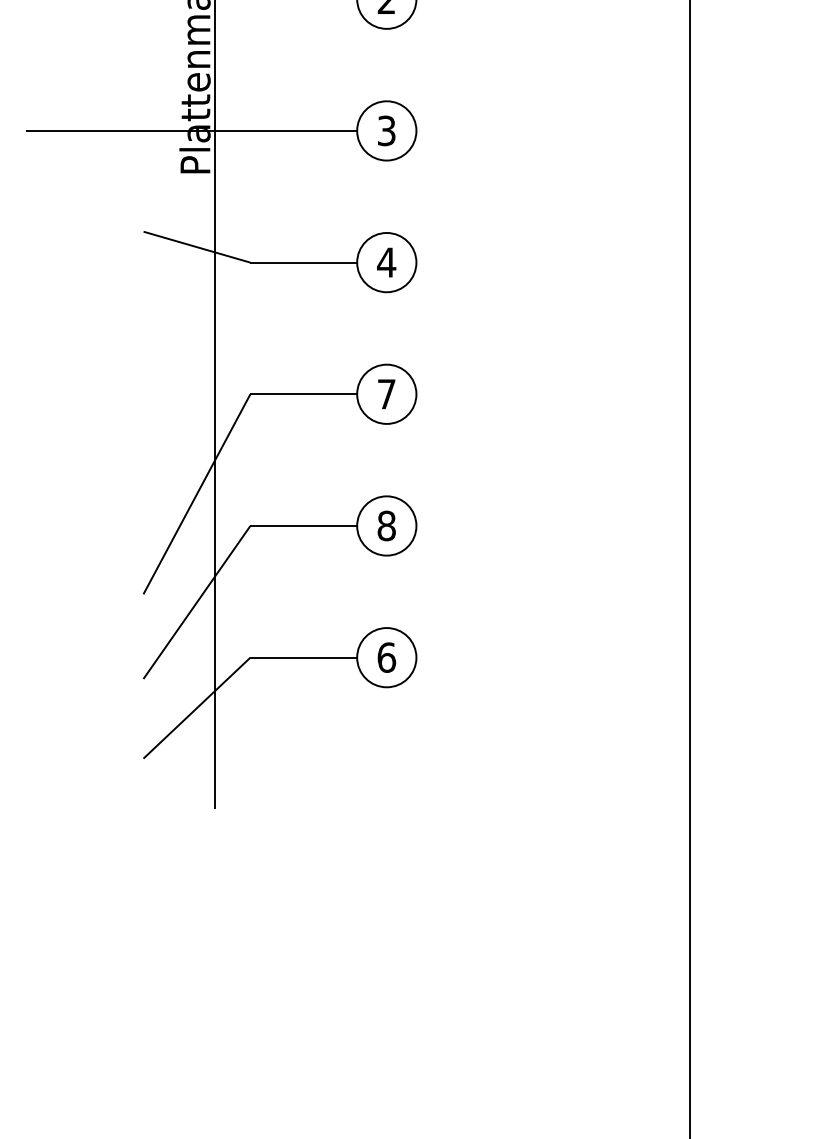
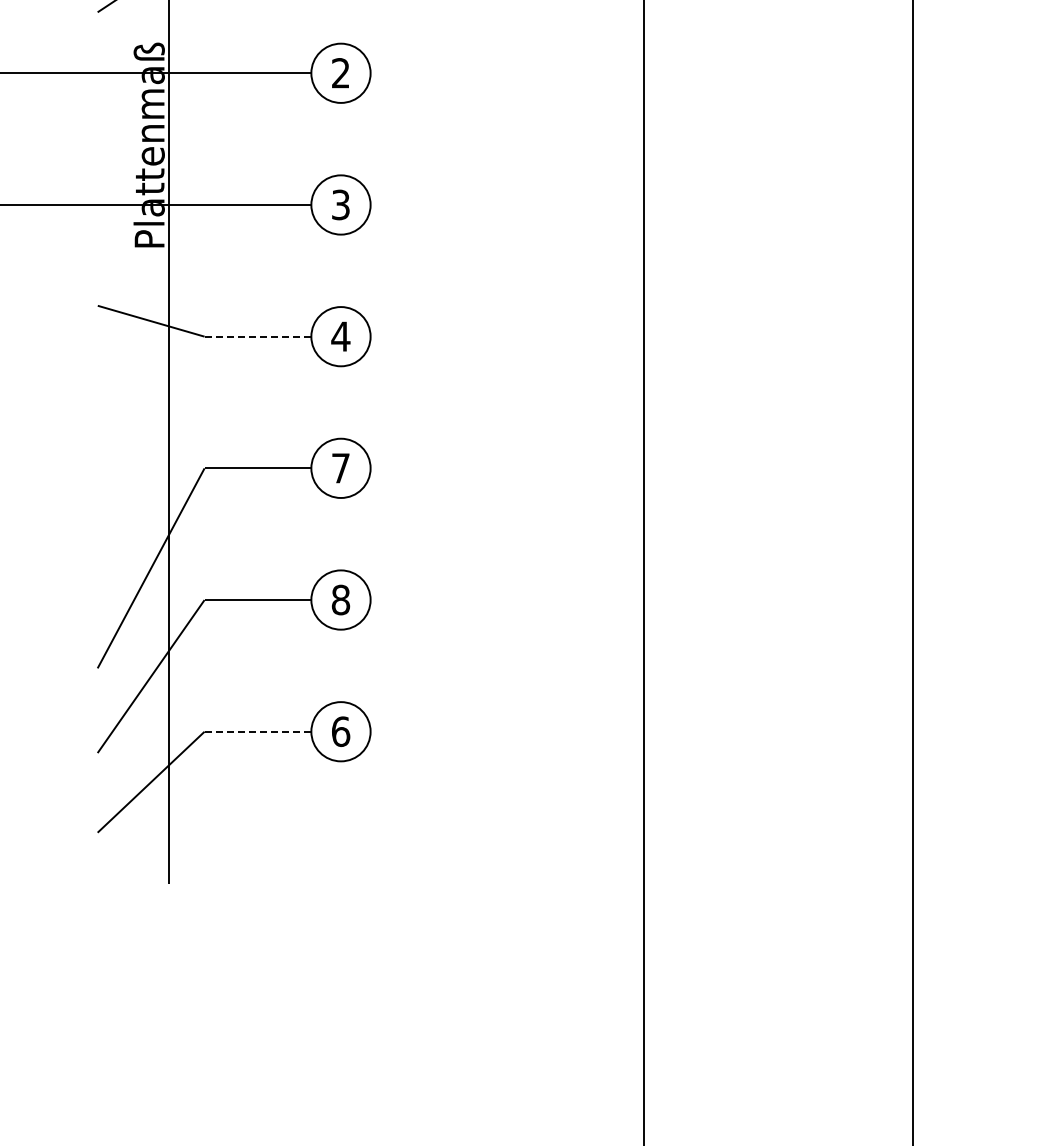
line: (303, 262) -> (257, 336), solid -> dashed
line: (303, 657) -> (257, 731), solid -> dashed

